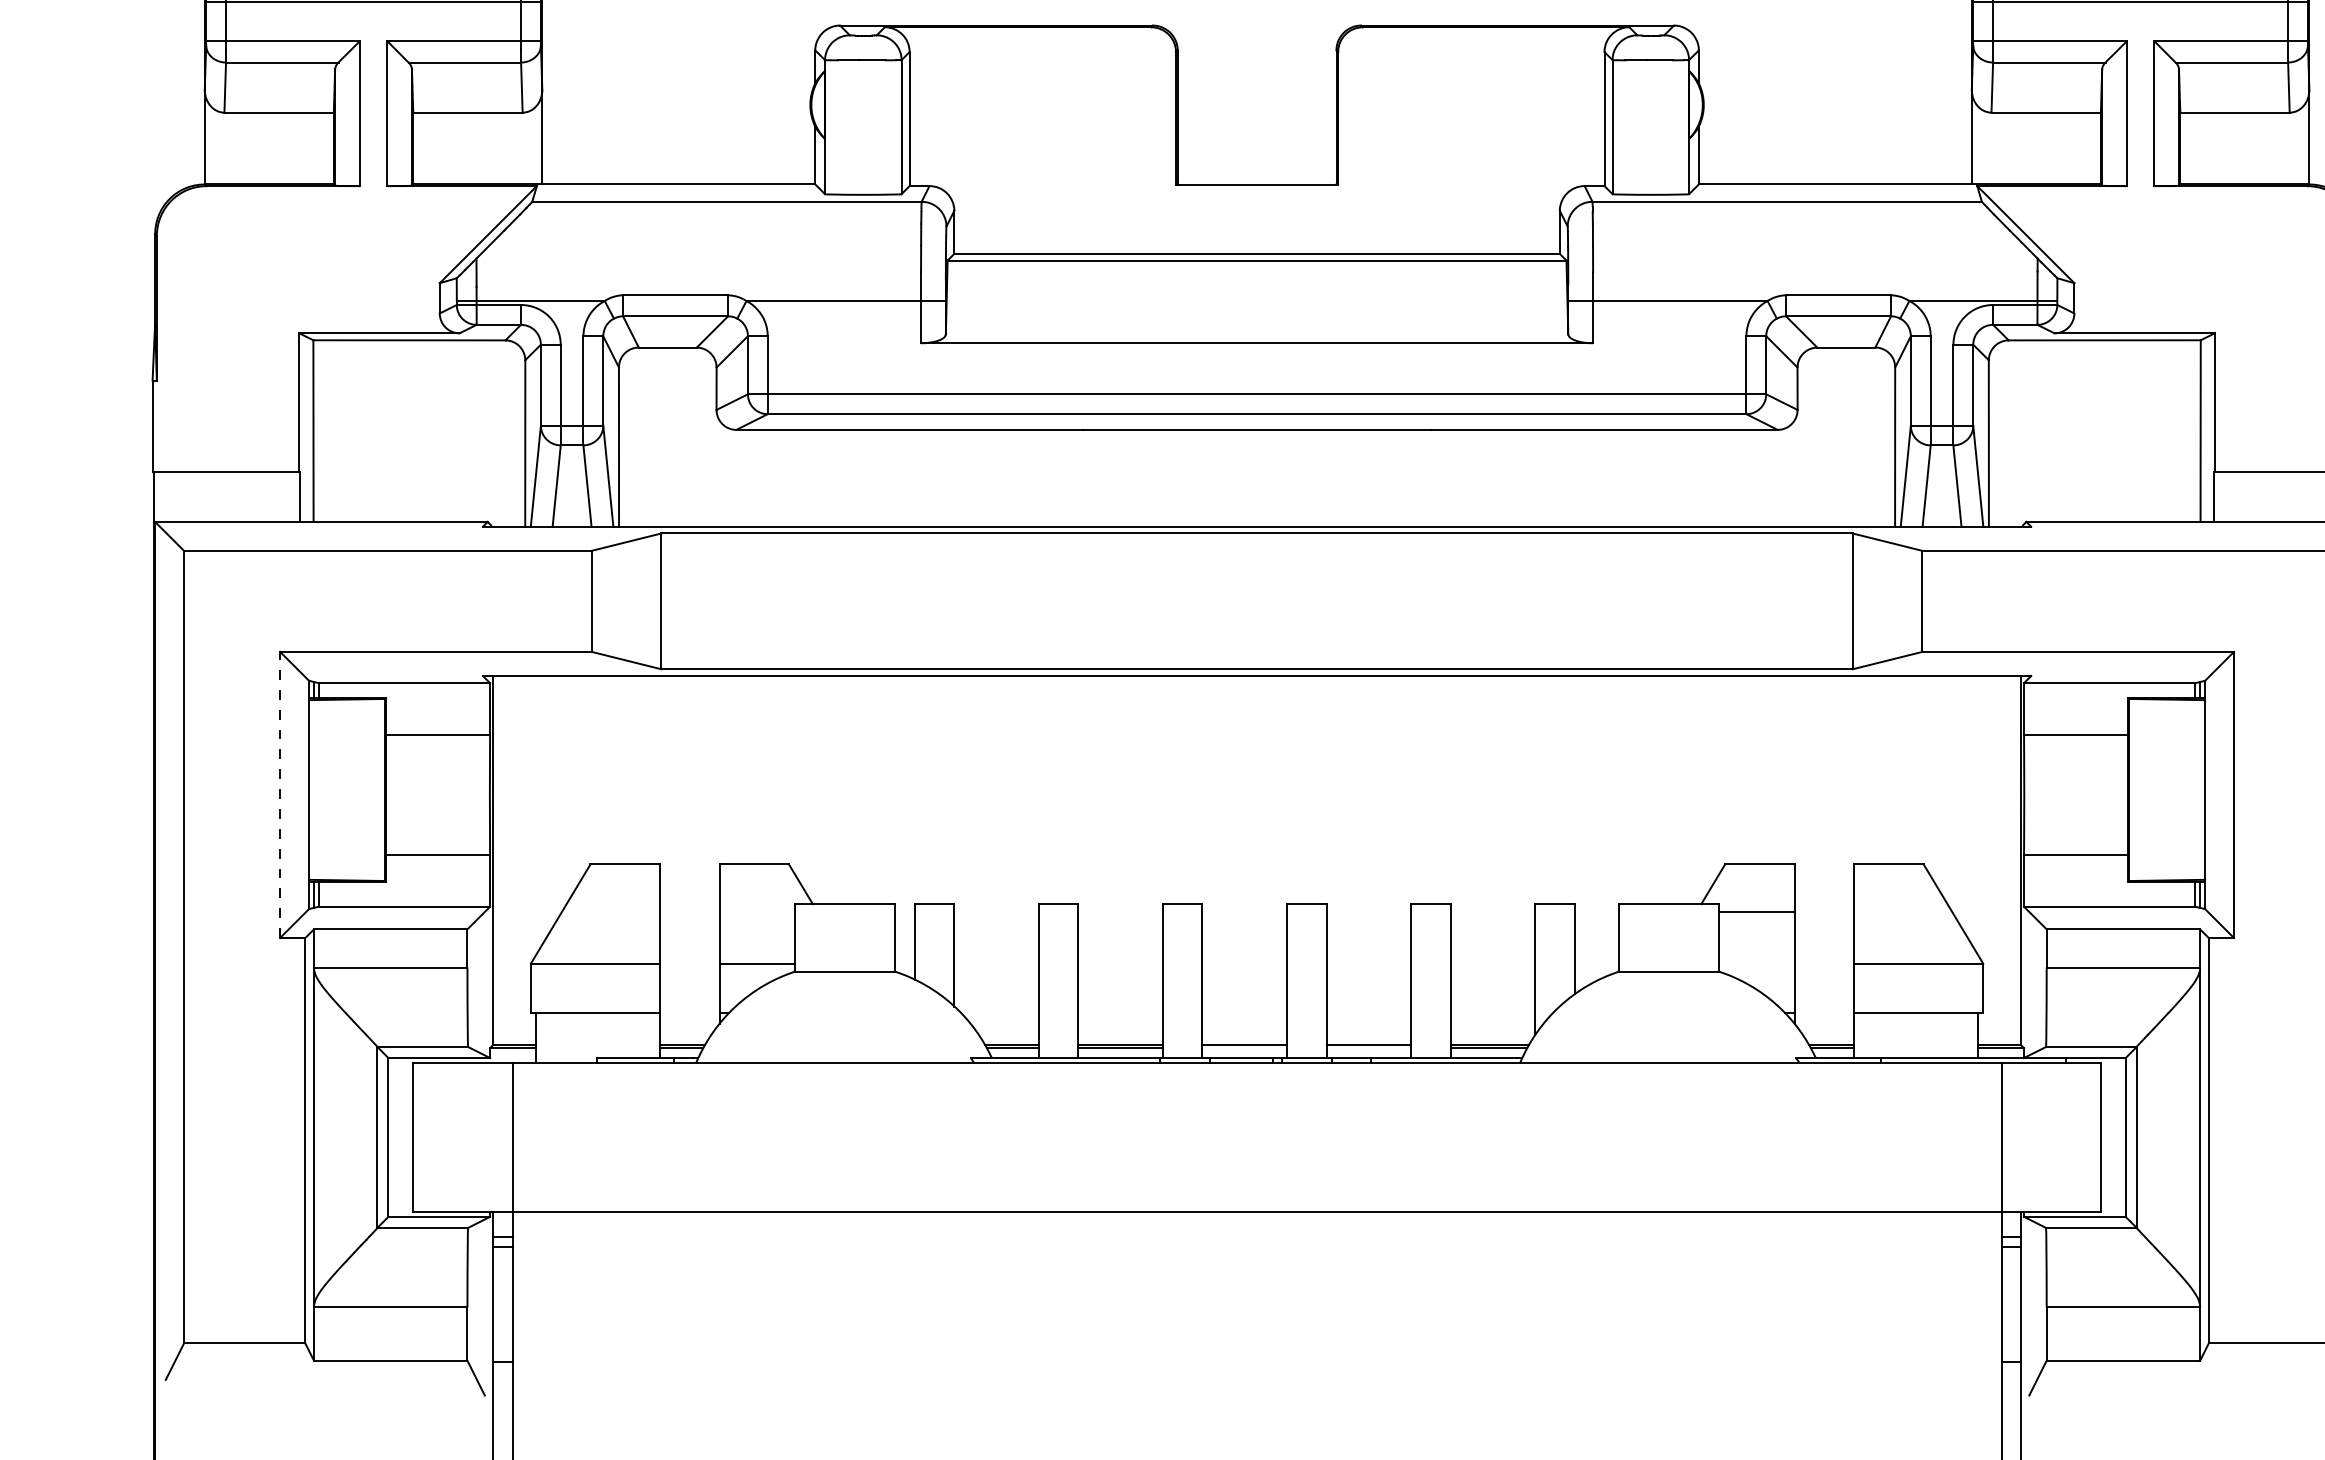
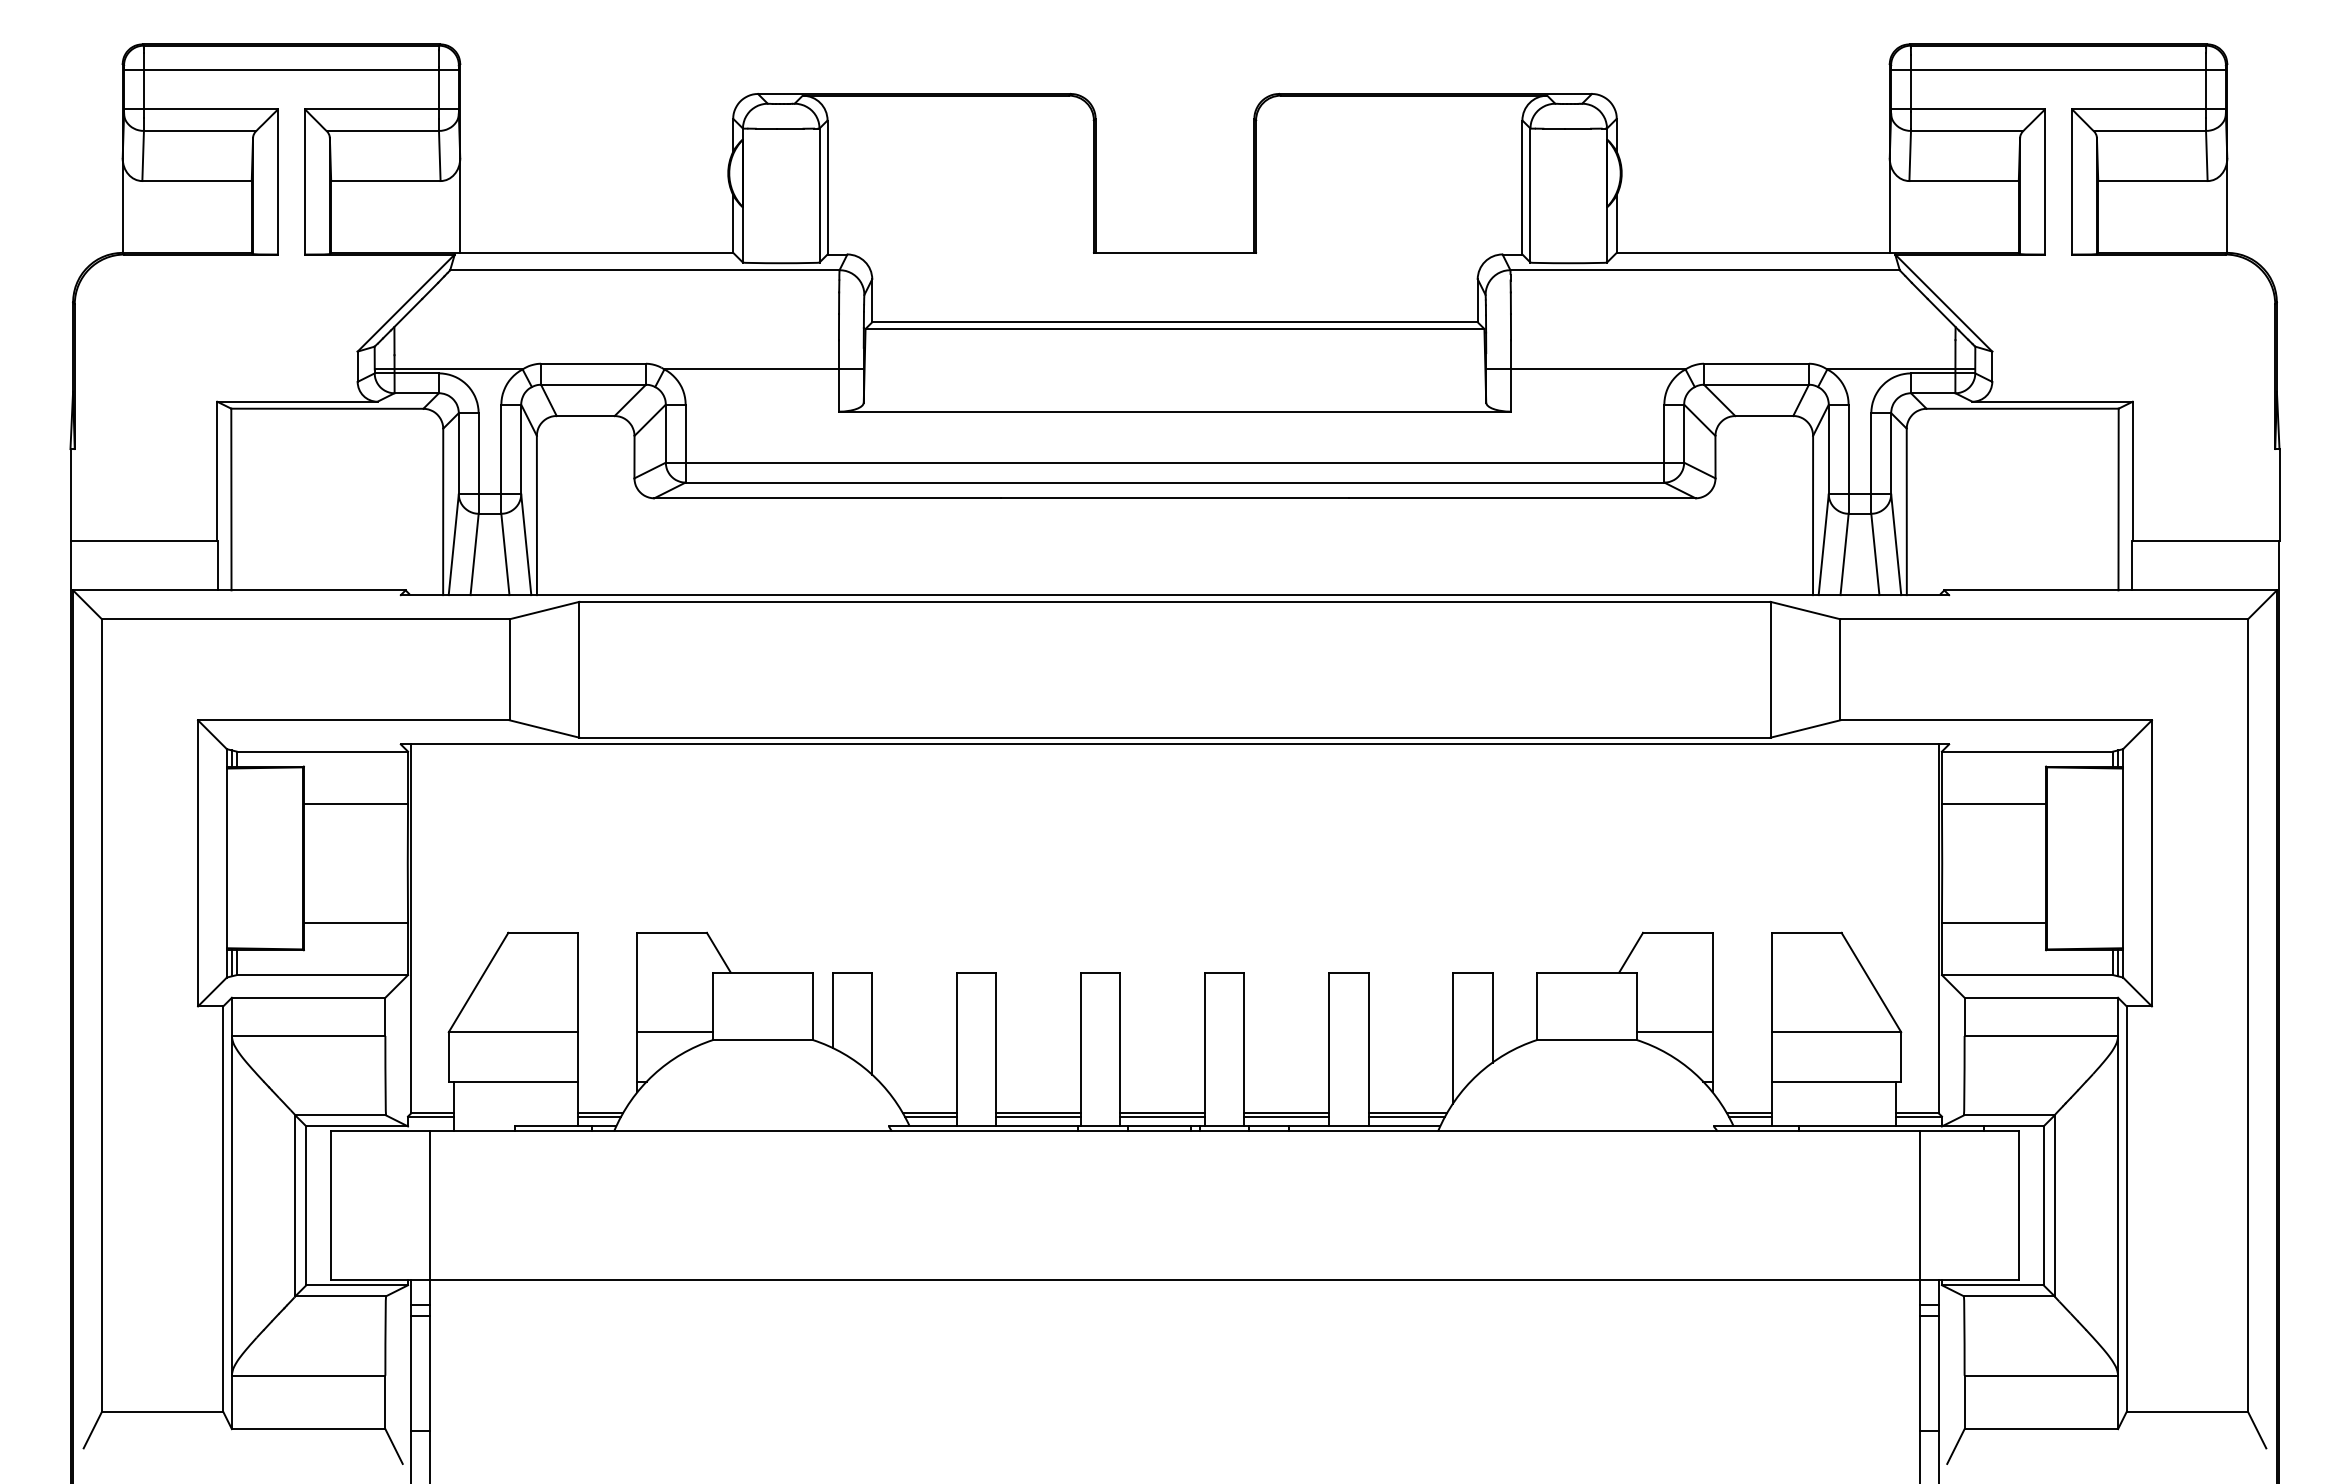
line: (280, 794) -> (198, 862), dashed -> solid
line: (1756, 912) -> (1674, 1032), moved
line: (1244, 1048) -> (1162, 1116), added
line: (1368, 1048) -> (1286, 1116), added

